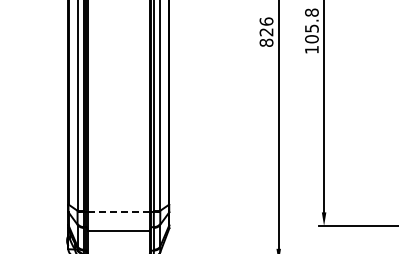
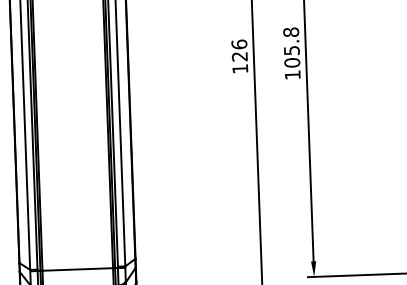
text: (266, 42) -> (240, 68), 826 -> 126
line: (118, 211) -> (77, 268), dashed -> solid

